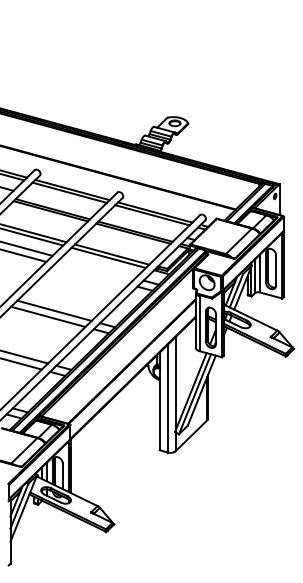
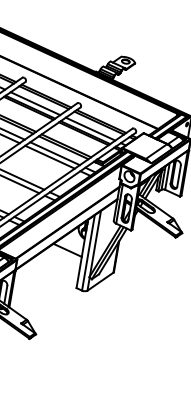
line: (58, 203) -> (35, 103), added
line: (141, 225) -> (90, 129), added
line: (98, 268) -> (55, 153), added
line: (91, 274) -> (49, 157), added
line: (138, 399) -> (67, 250), added

